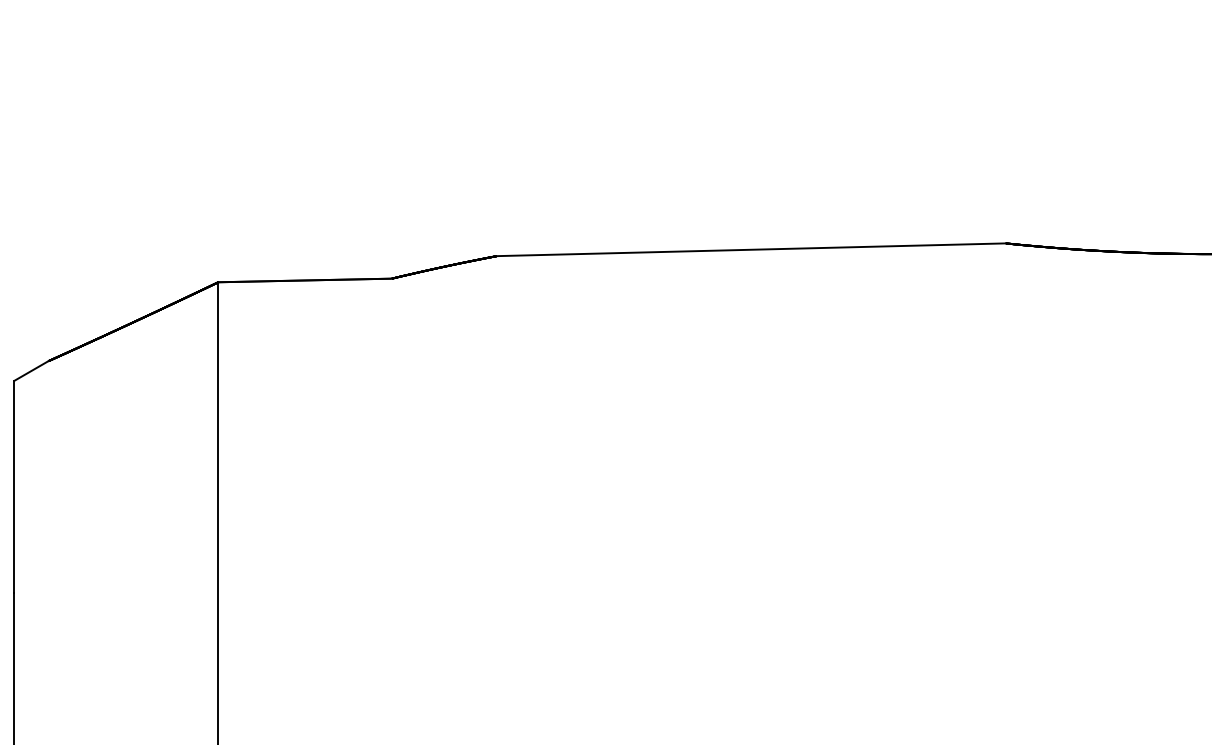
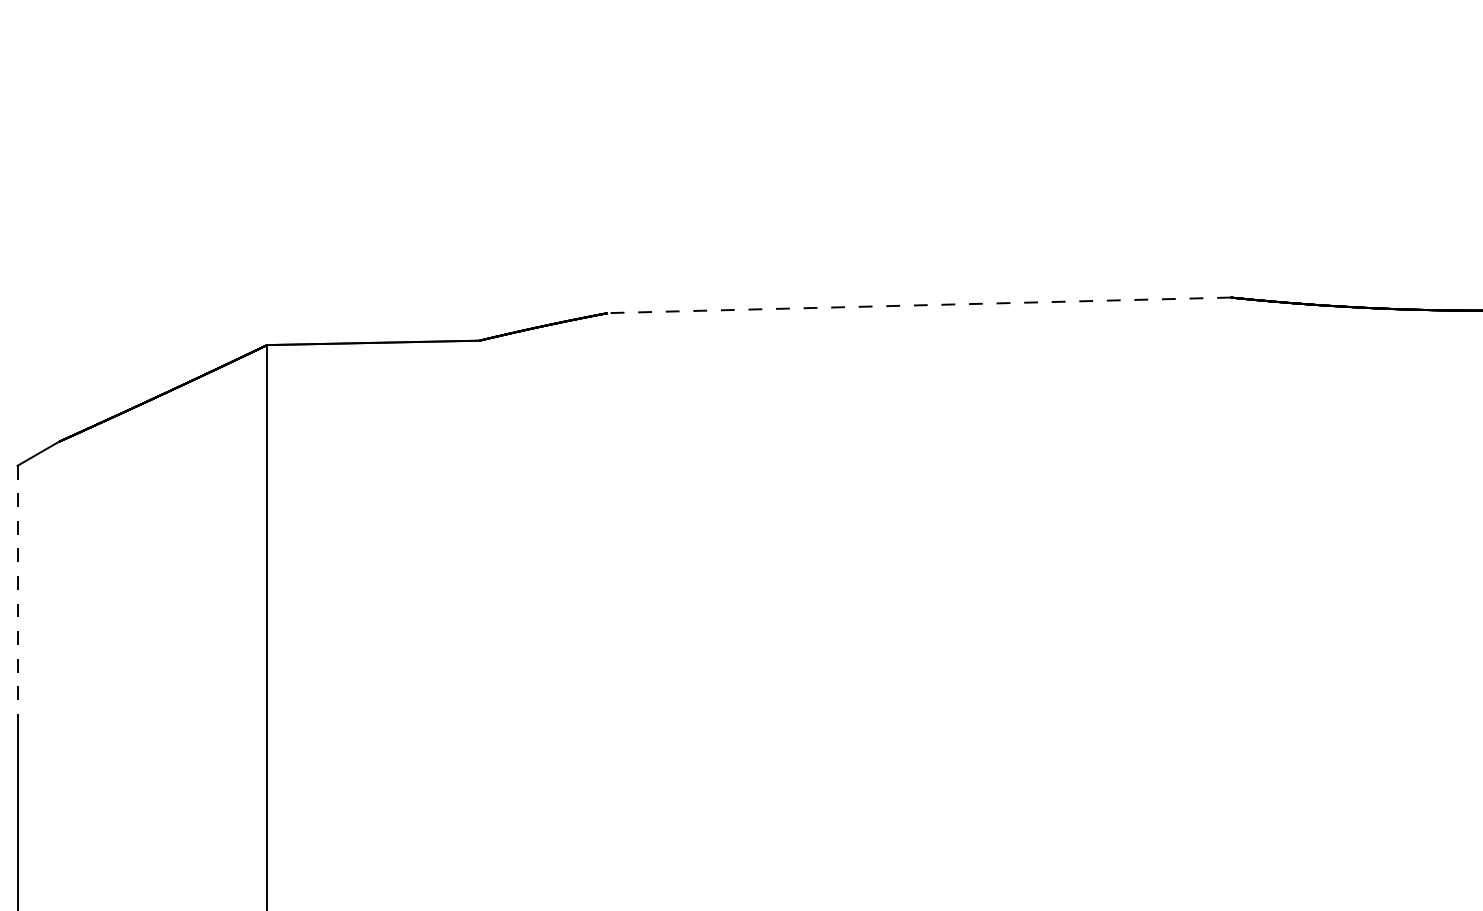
line: (751, 249) -> (919, 305), solid -> dashed
line: (14, 486) -> (17, 595), solid -> dashed

